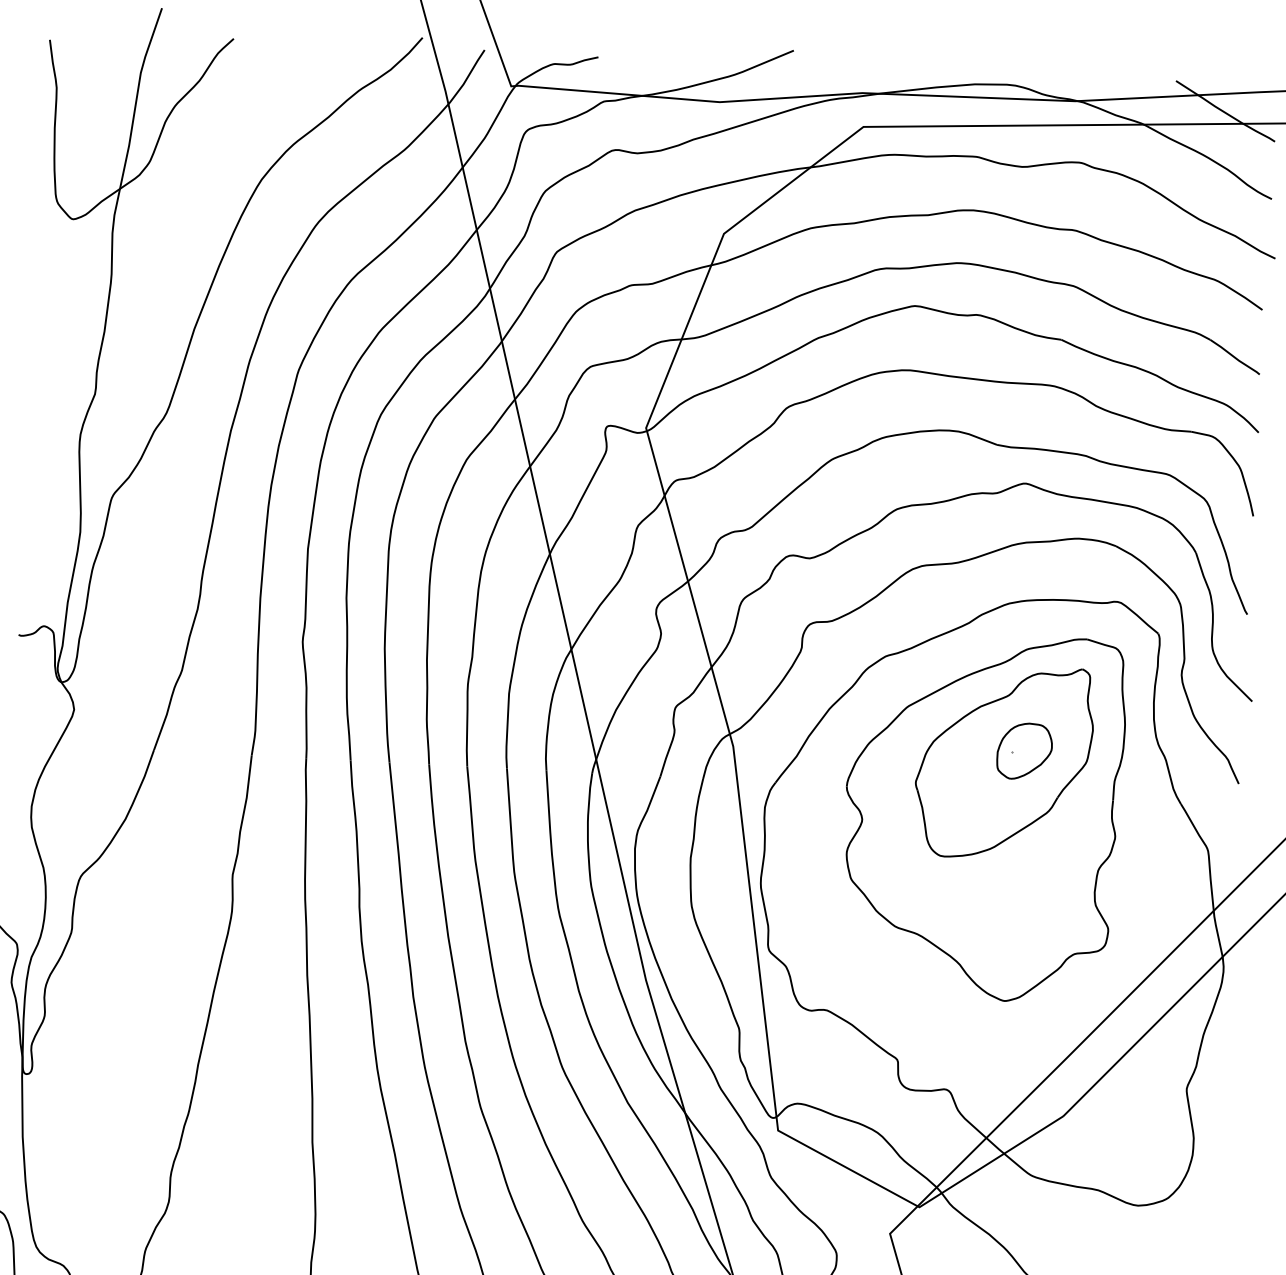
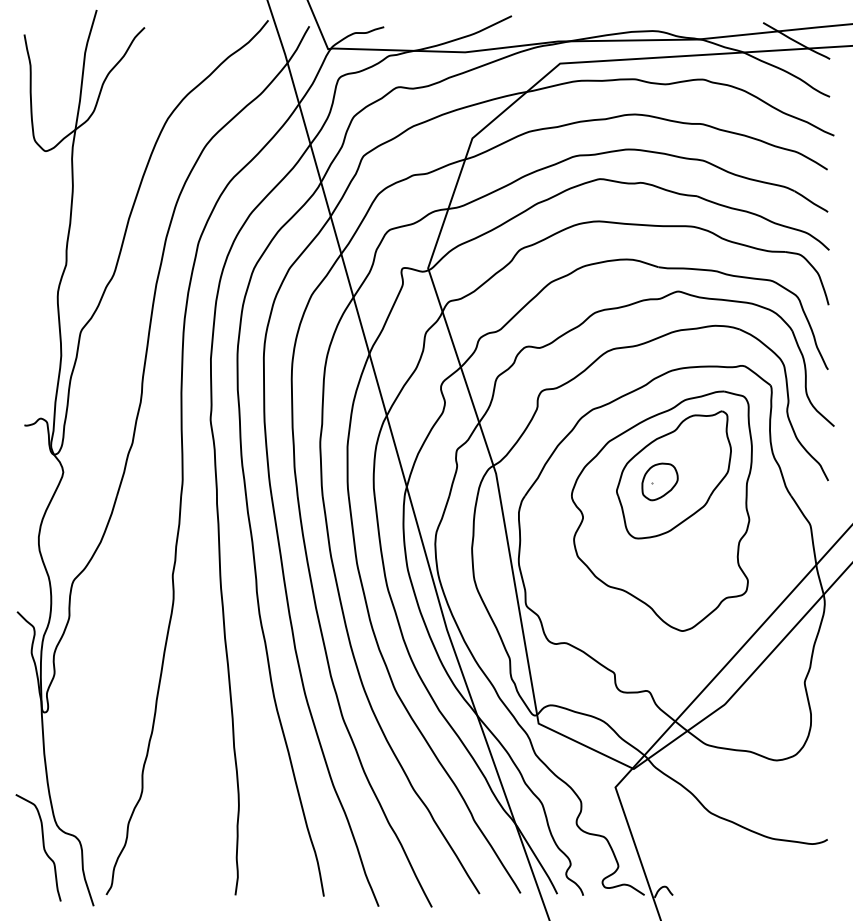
part: (1023, 750) -> (659, 481), moved

